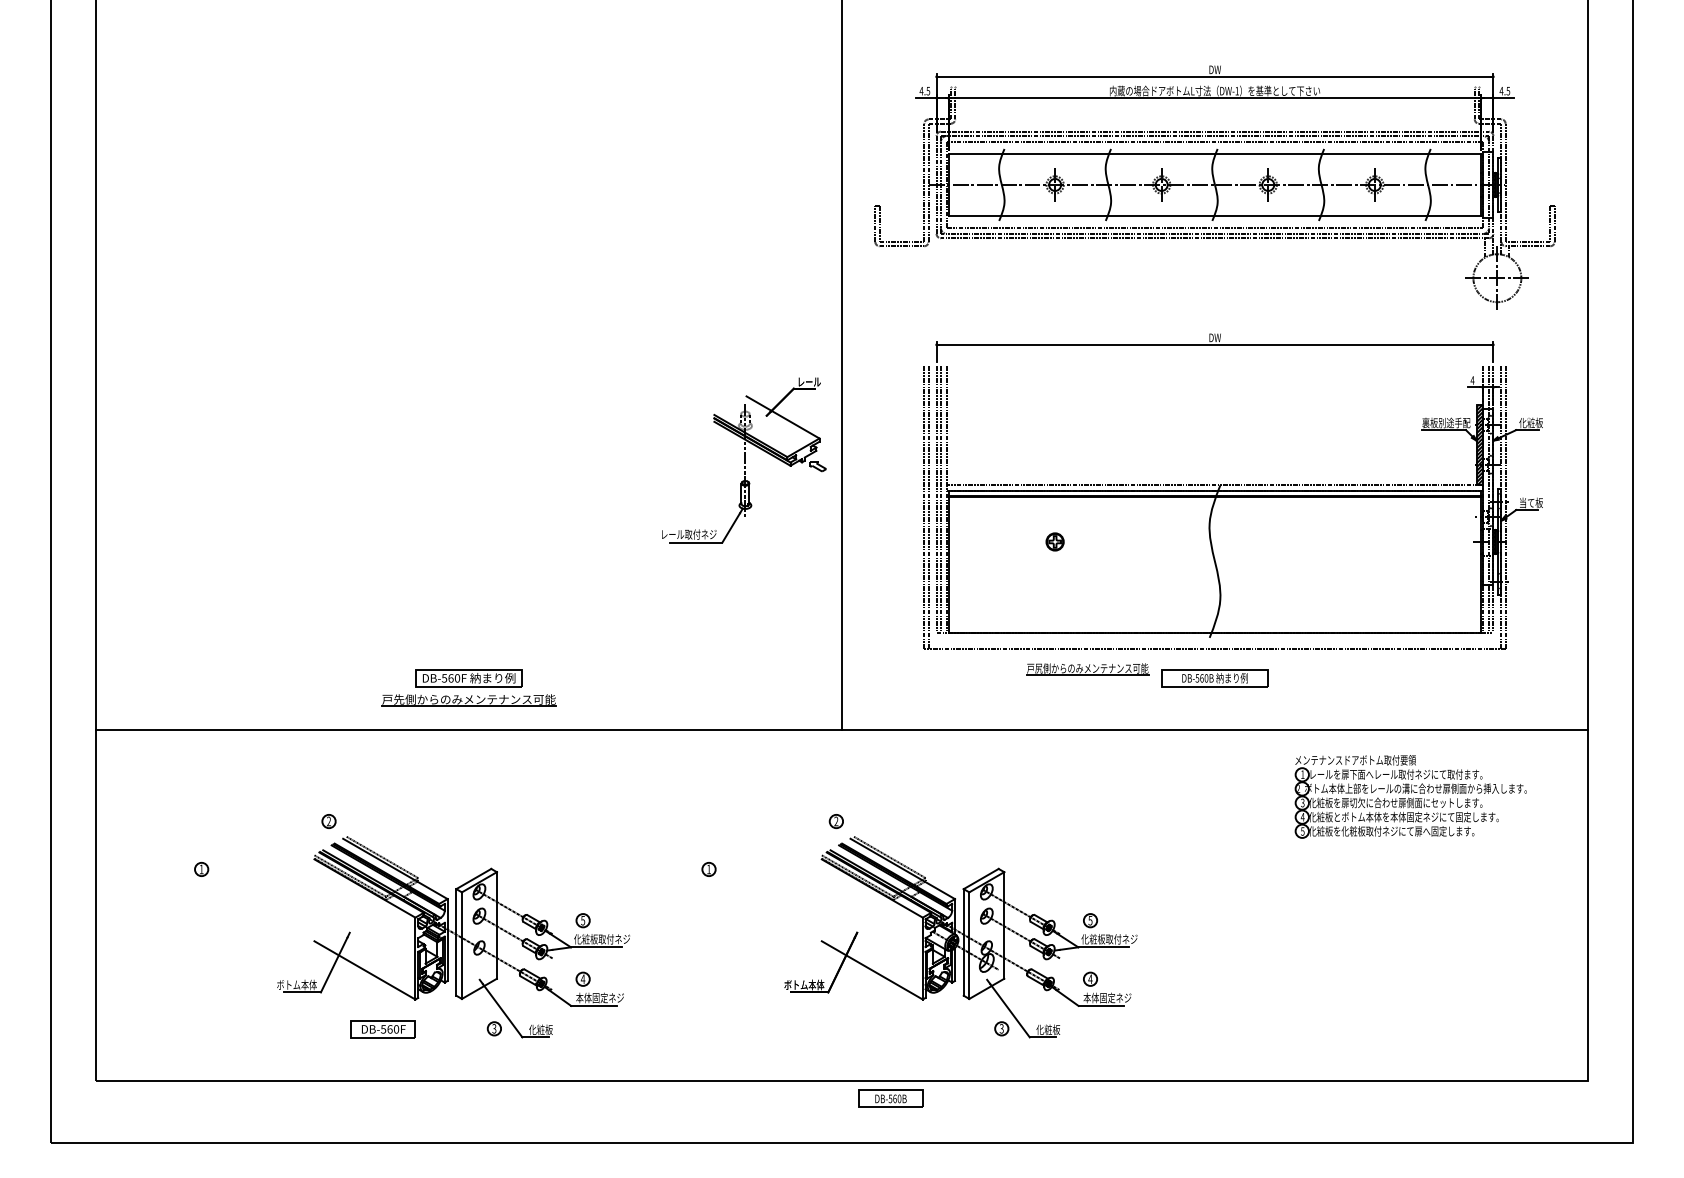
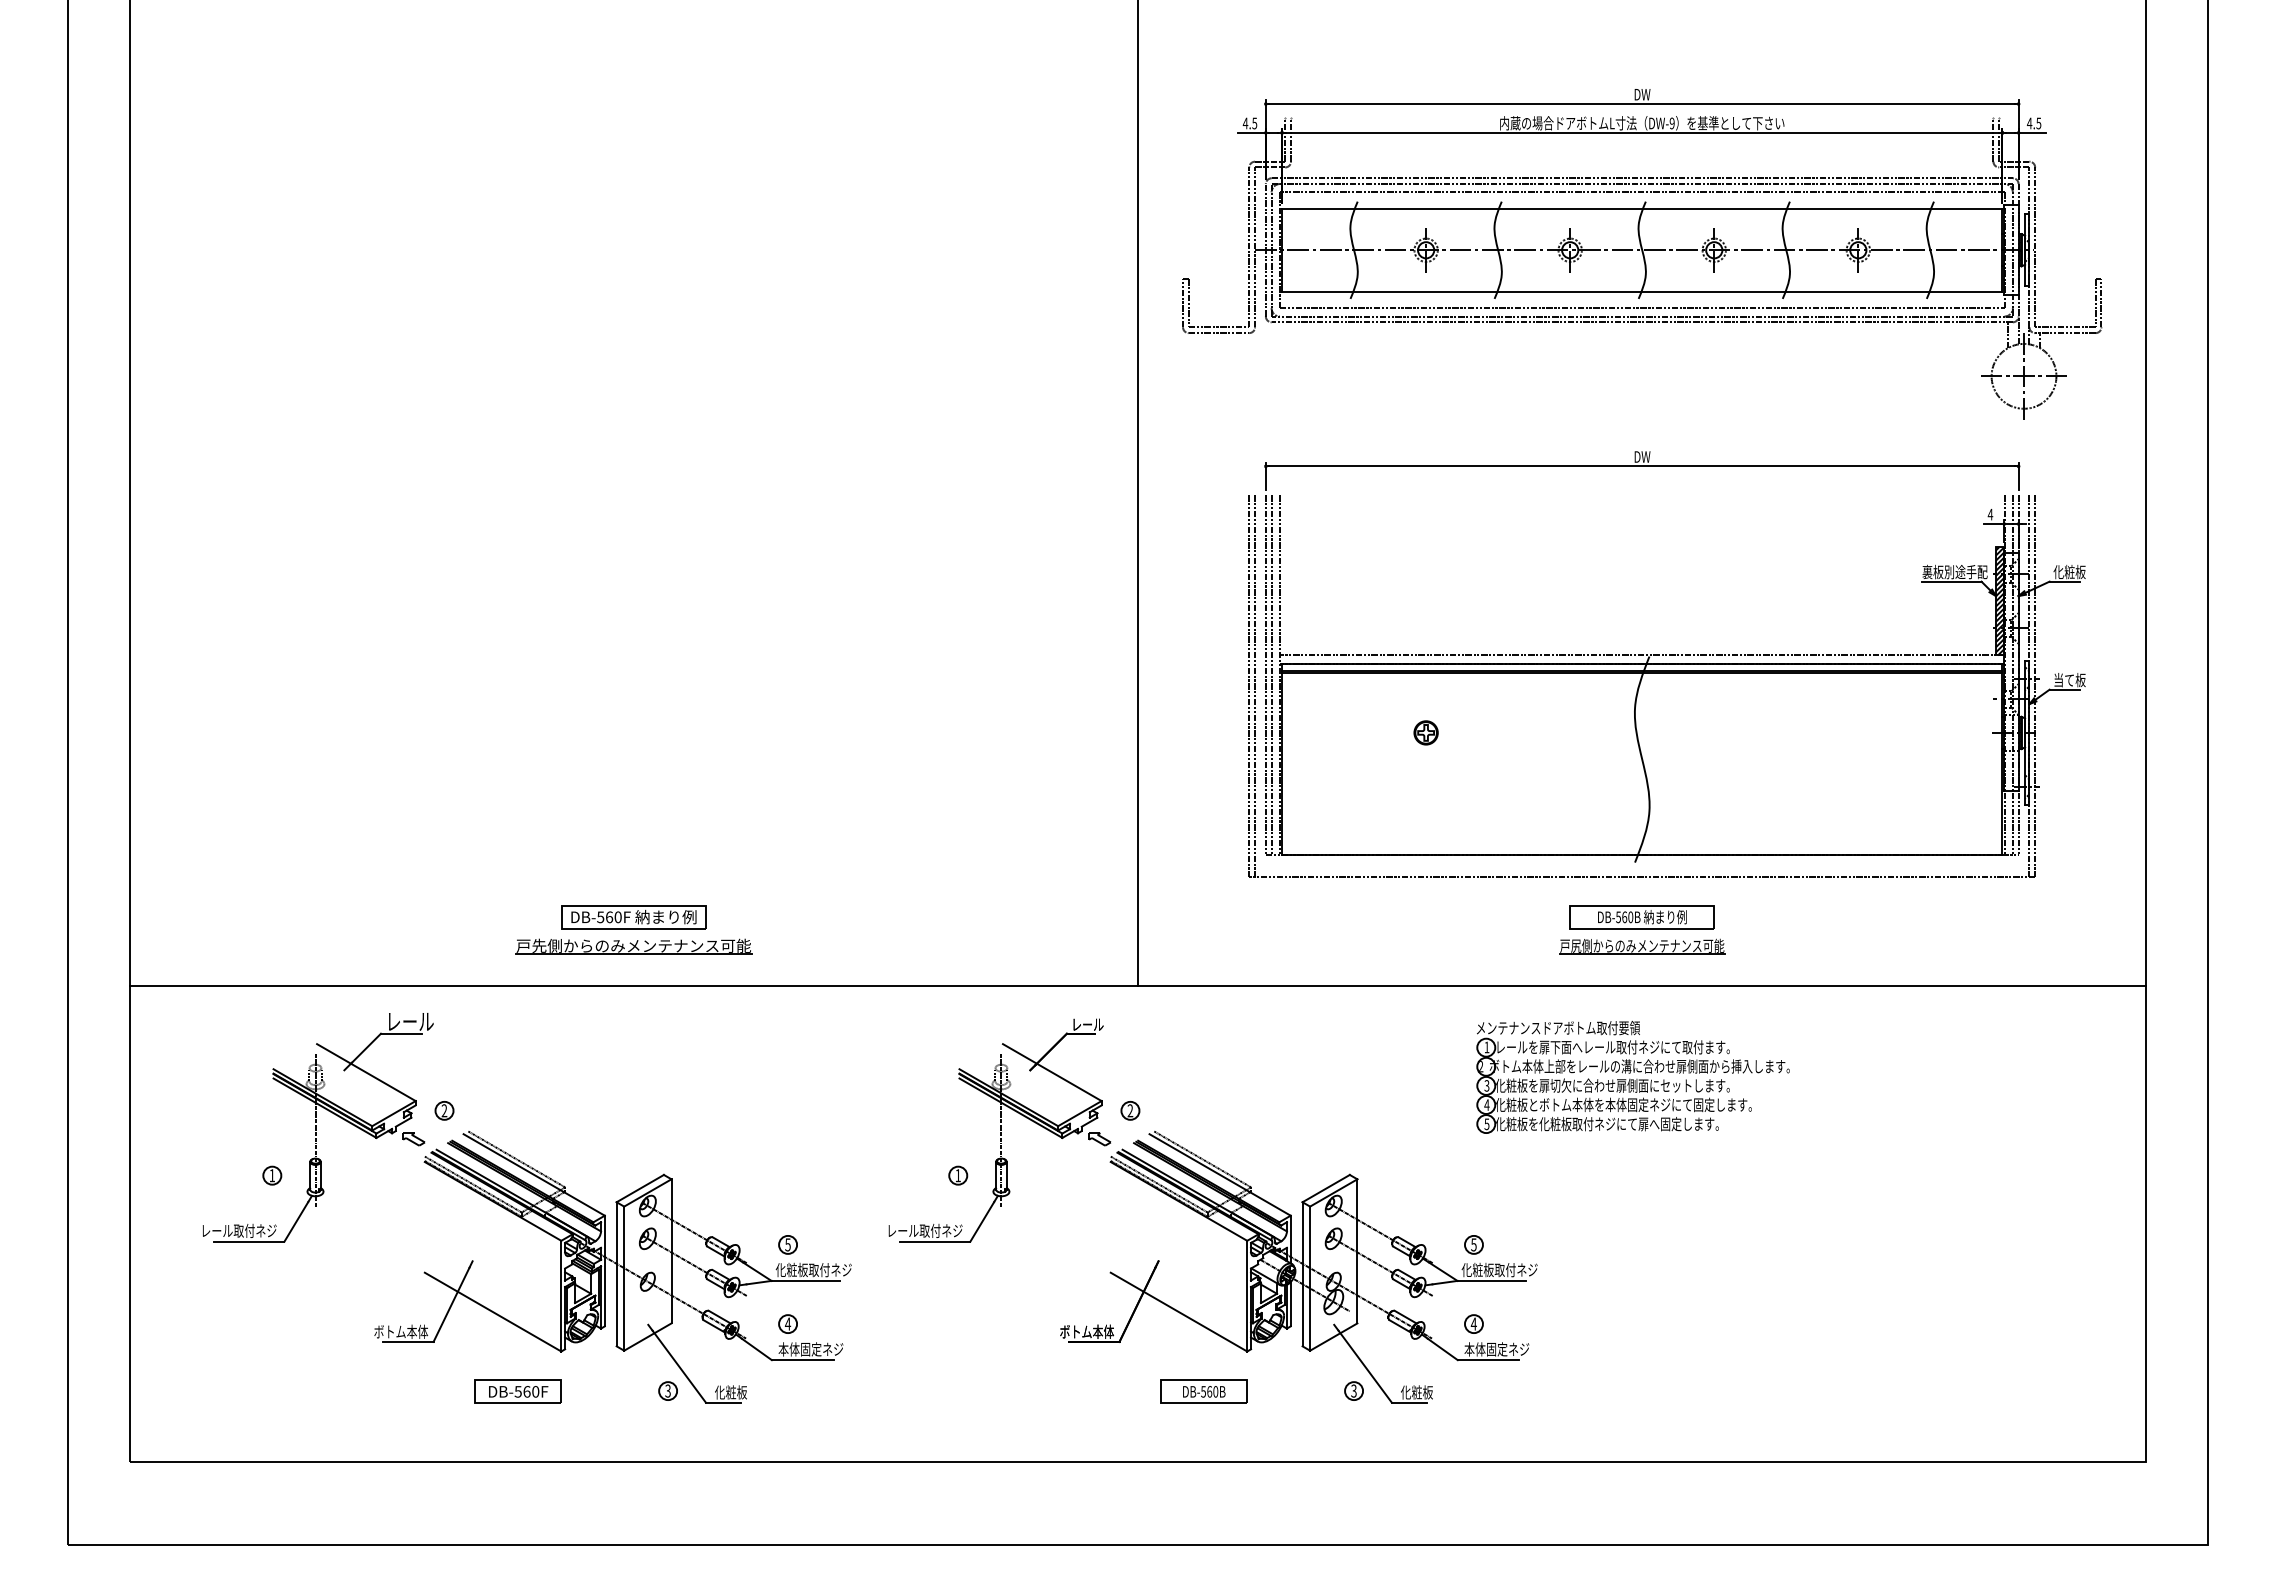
text: (1236, 91) -> (1671, 123), DW-1 -> DW-9
part: (743, 460) -> (999, 1130), moved
part: (1087, 668) -> (1642, 946), moved
part: (1410, 796) -> (1632, 1076), moved
part: (235, 833) -> (317, 1127), added
part: (890, 1098) -> (1203, 1391), moved

